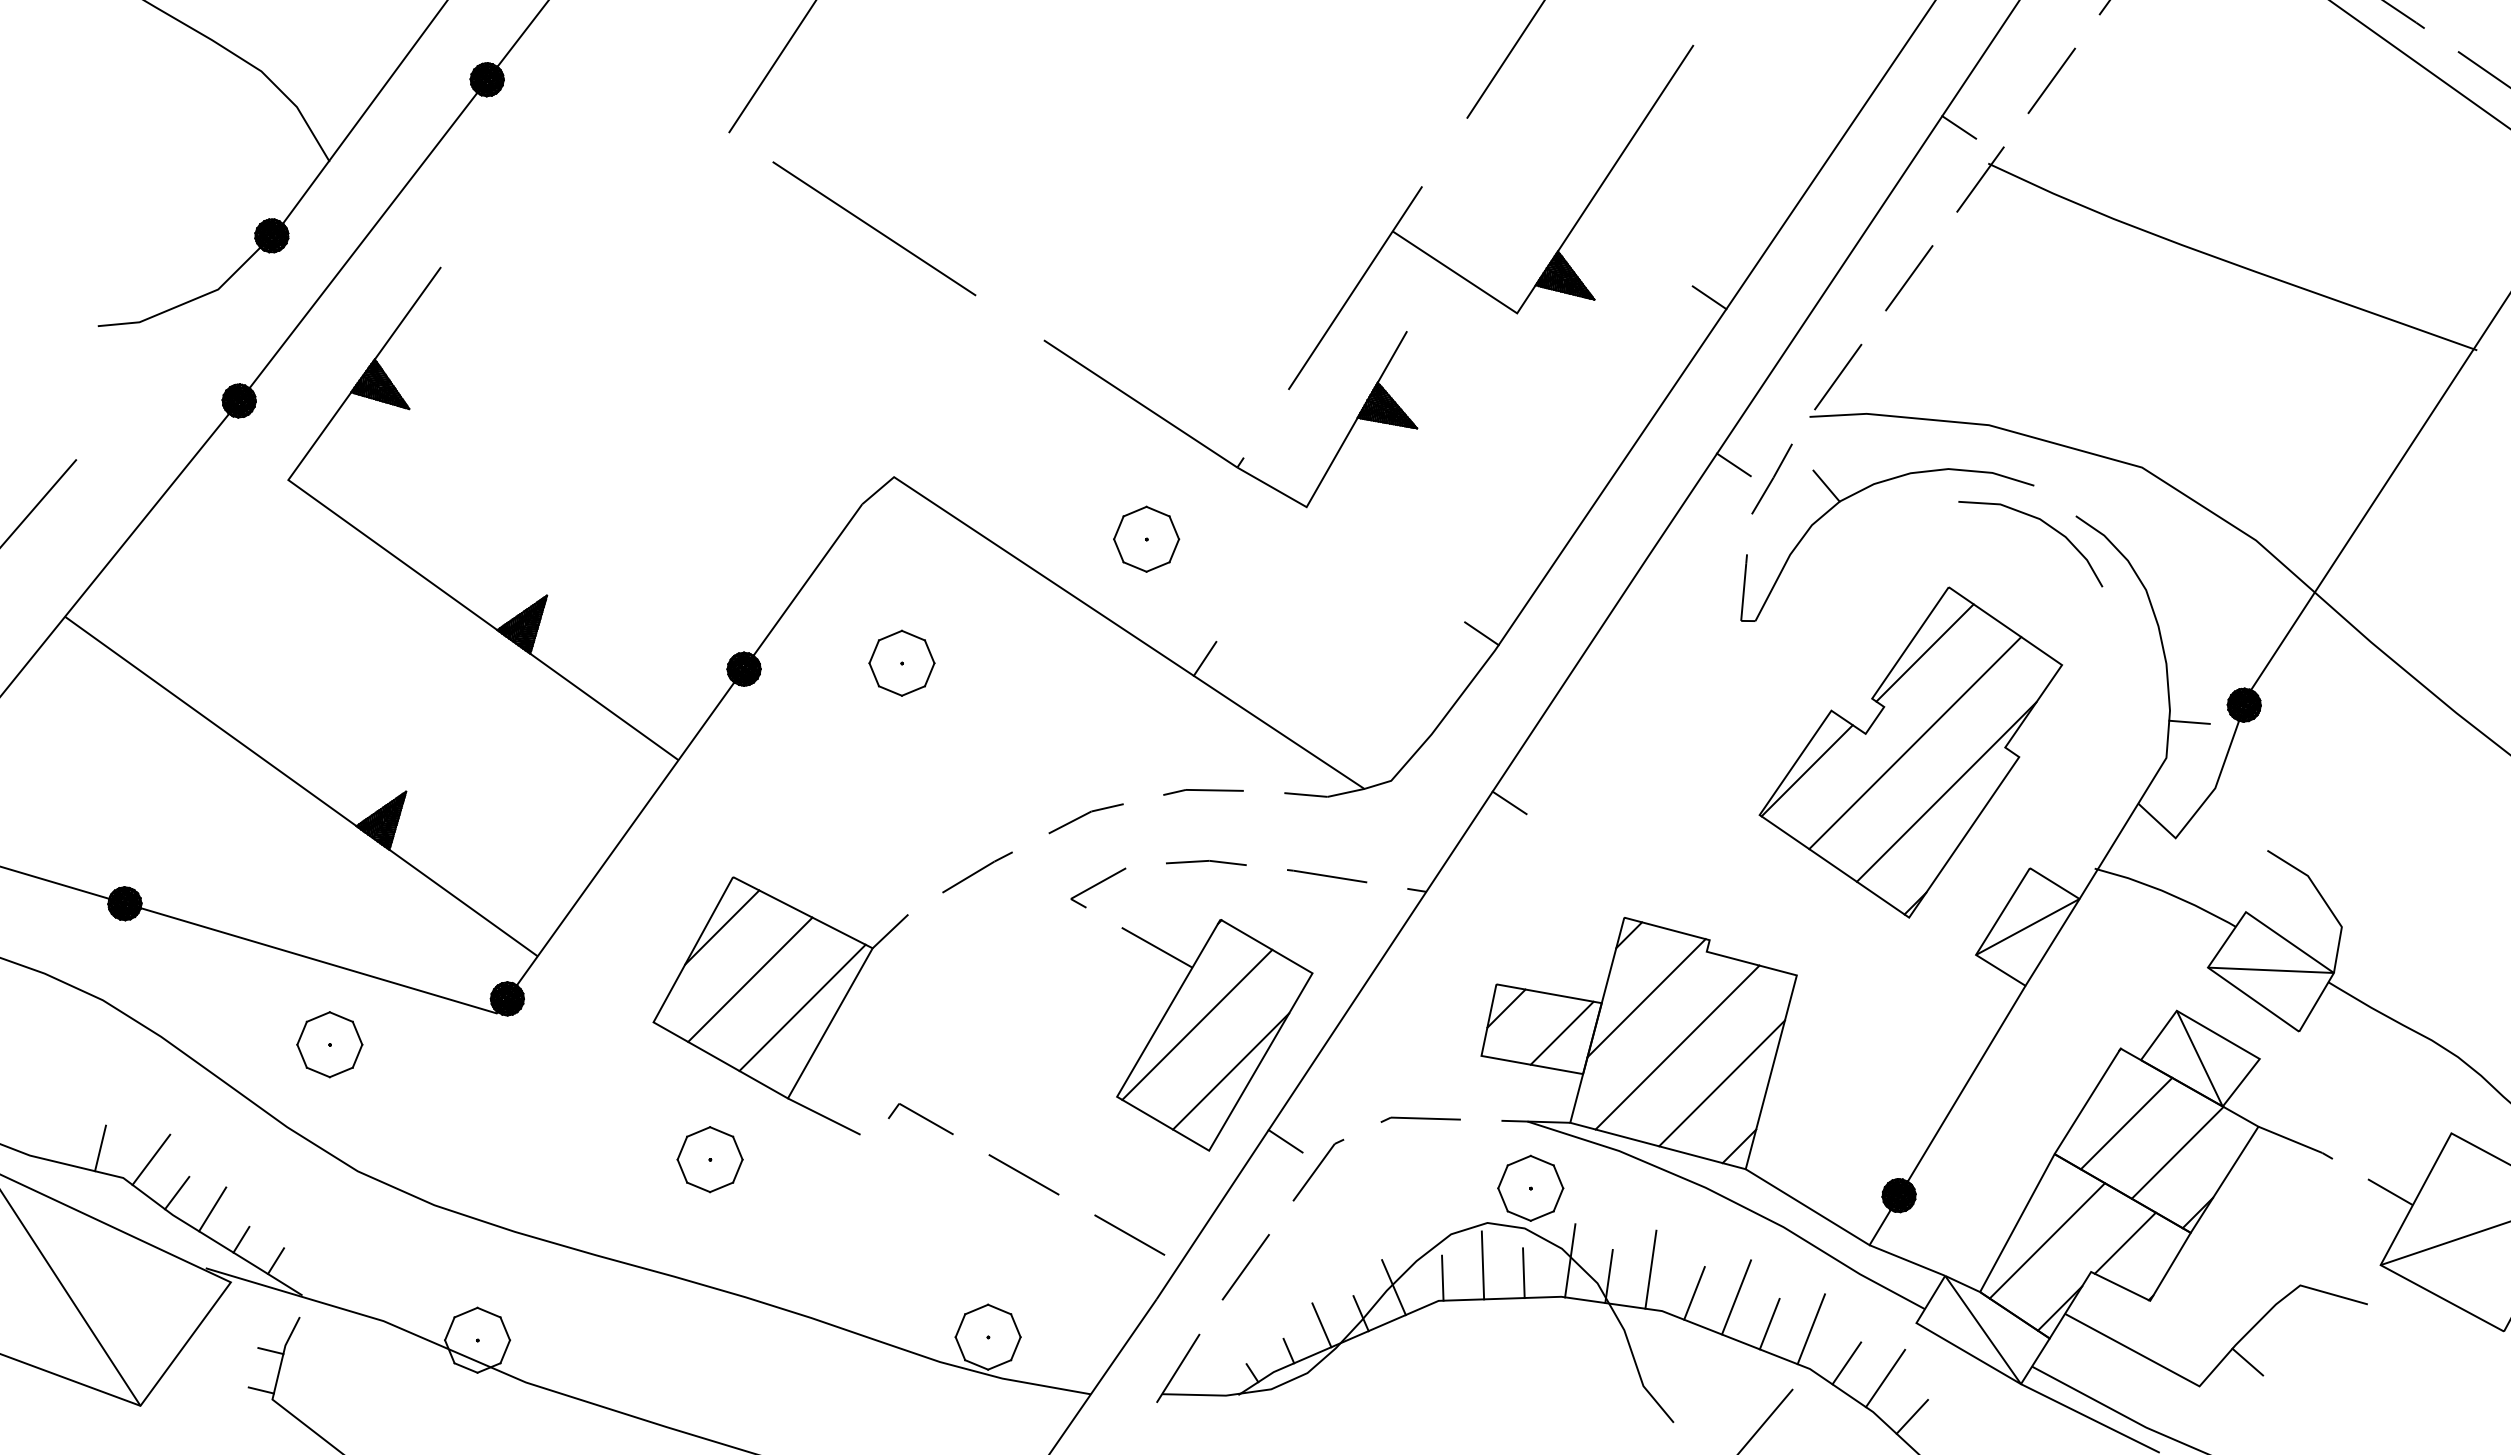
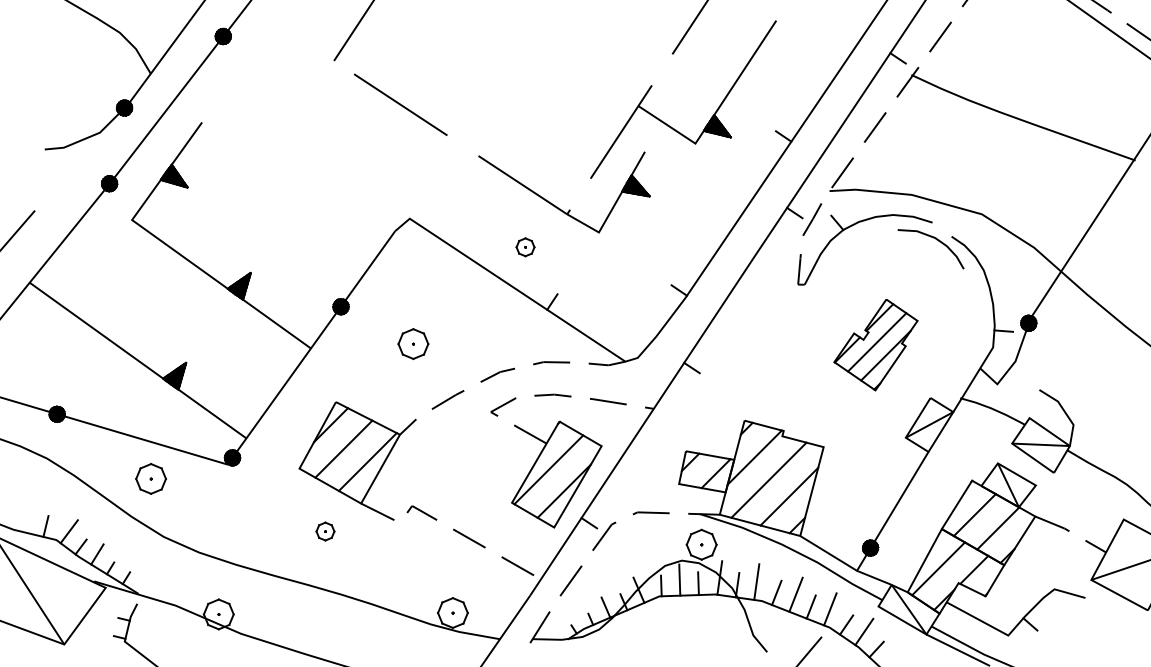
part: (1146, 539) -> (525, 247), size x0.6
part: (902, 662) -> (413, 343), moved
part: (1909, 751) -> (875, 344), size x0.6
part: (710, 1159) -> (325, 531), size x0.6

